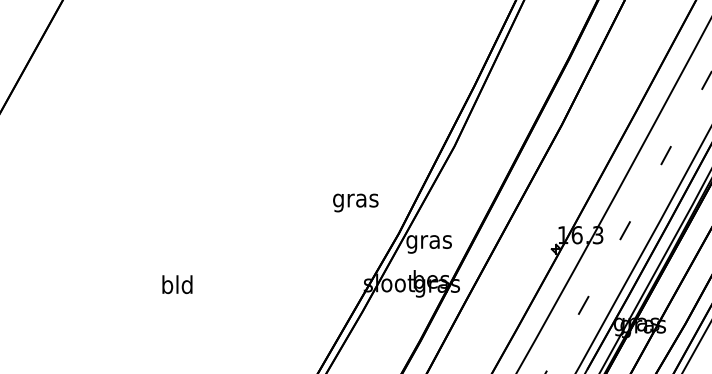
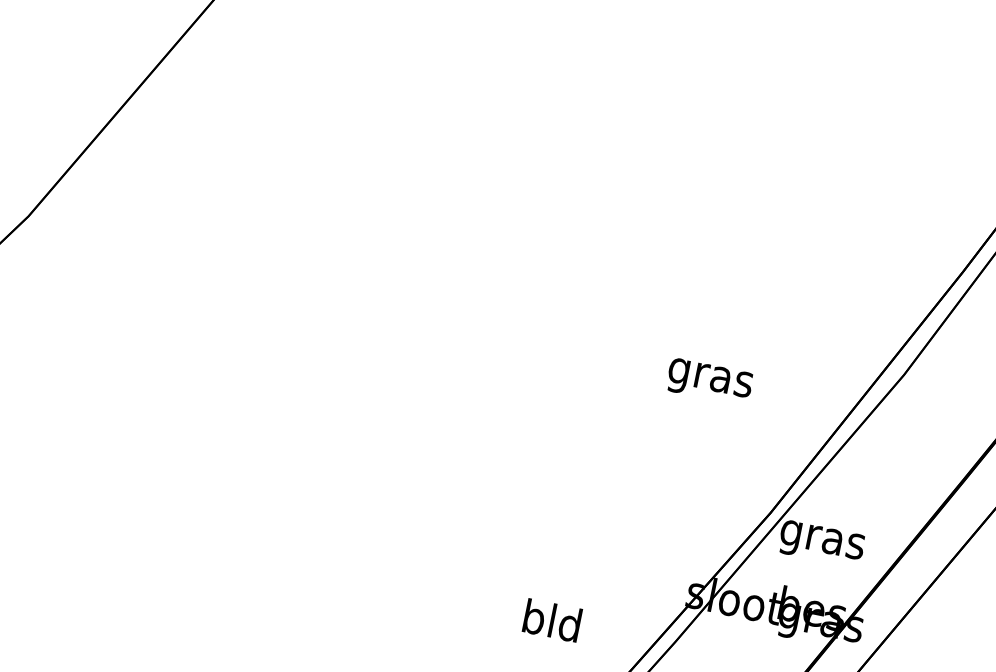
text: (355, 202) -> (709, 381), moved
text: (177, 284) -> (552, 620), moved

